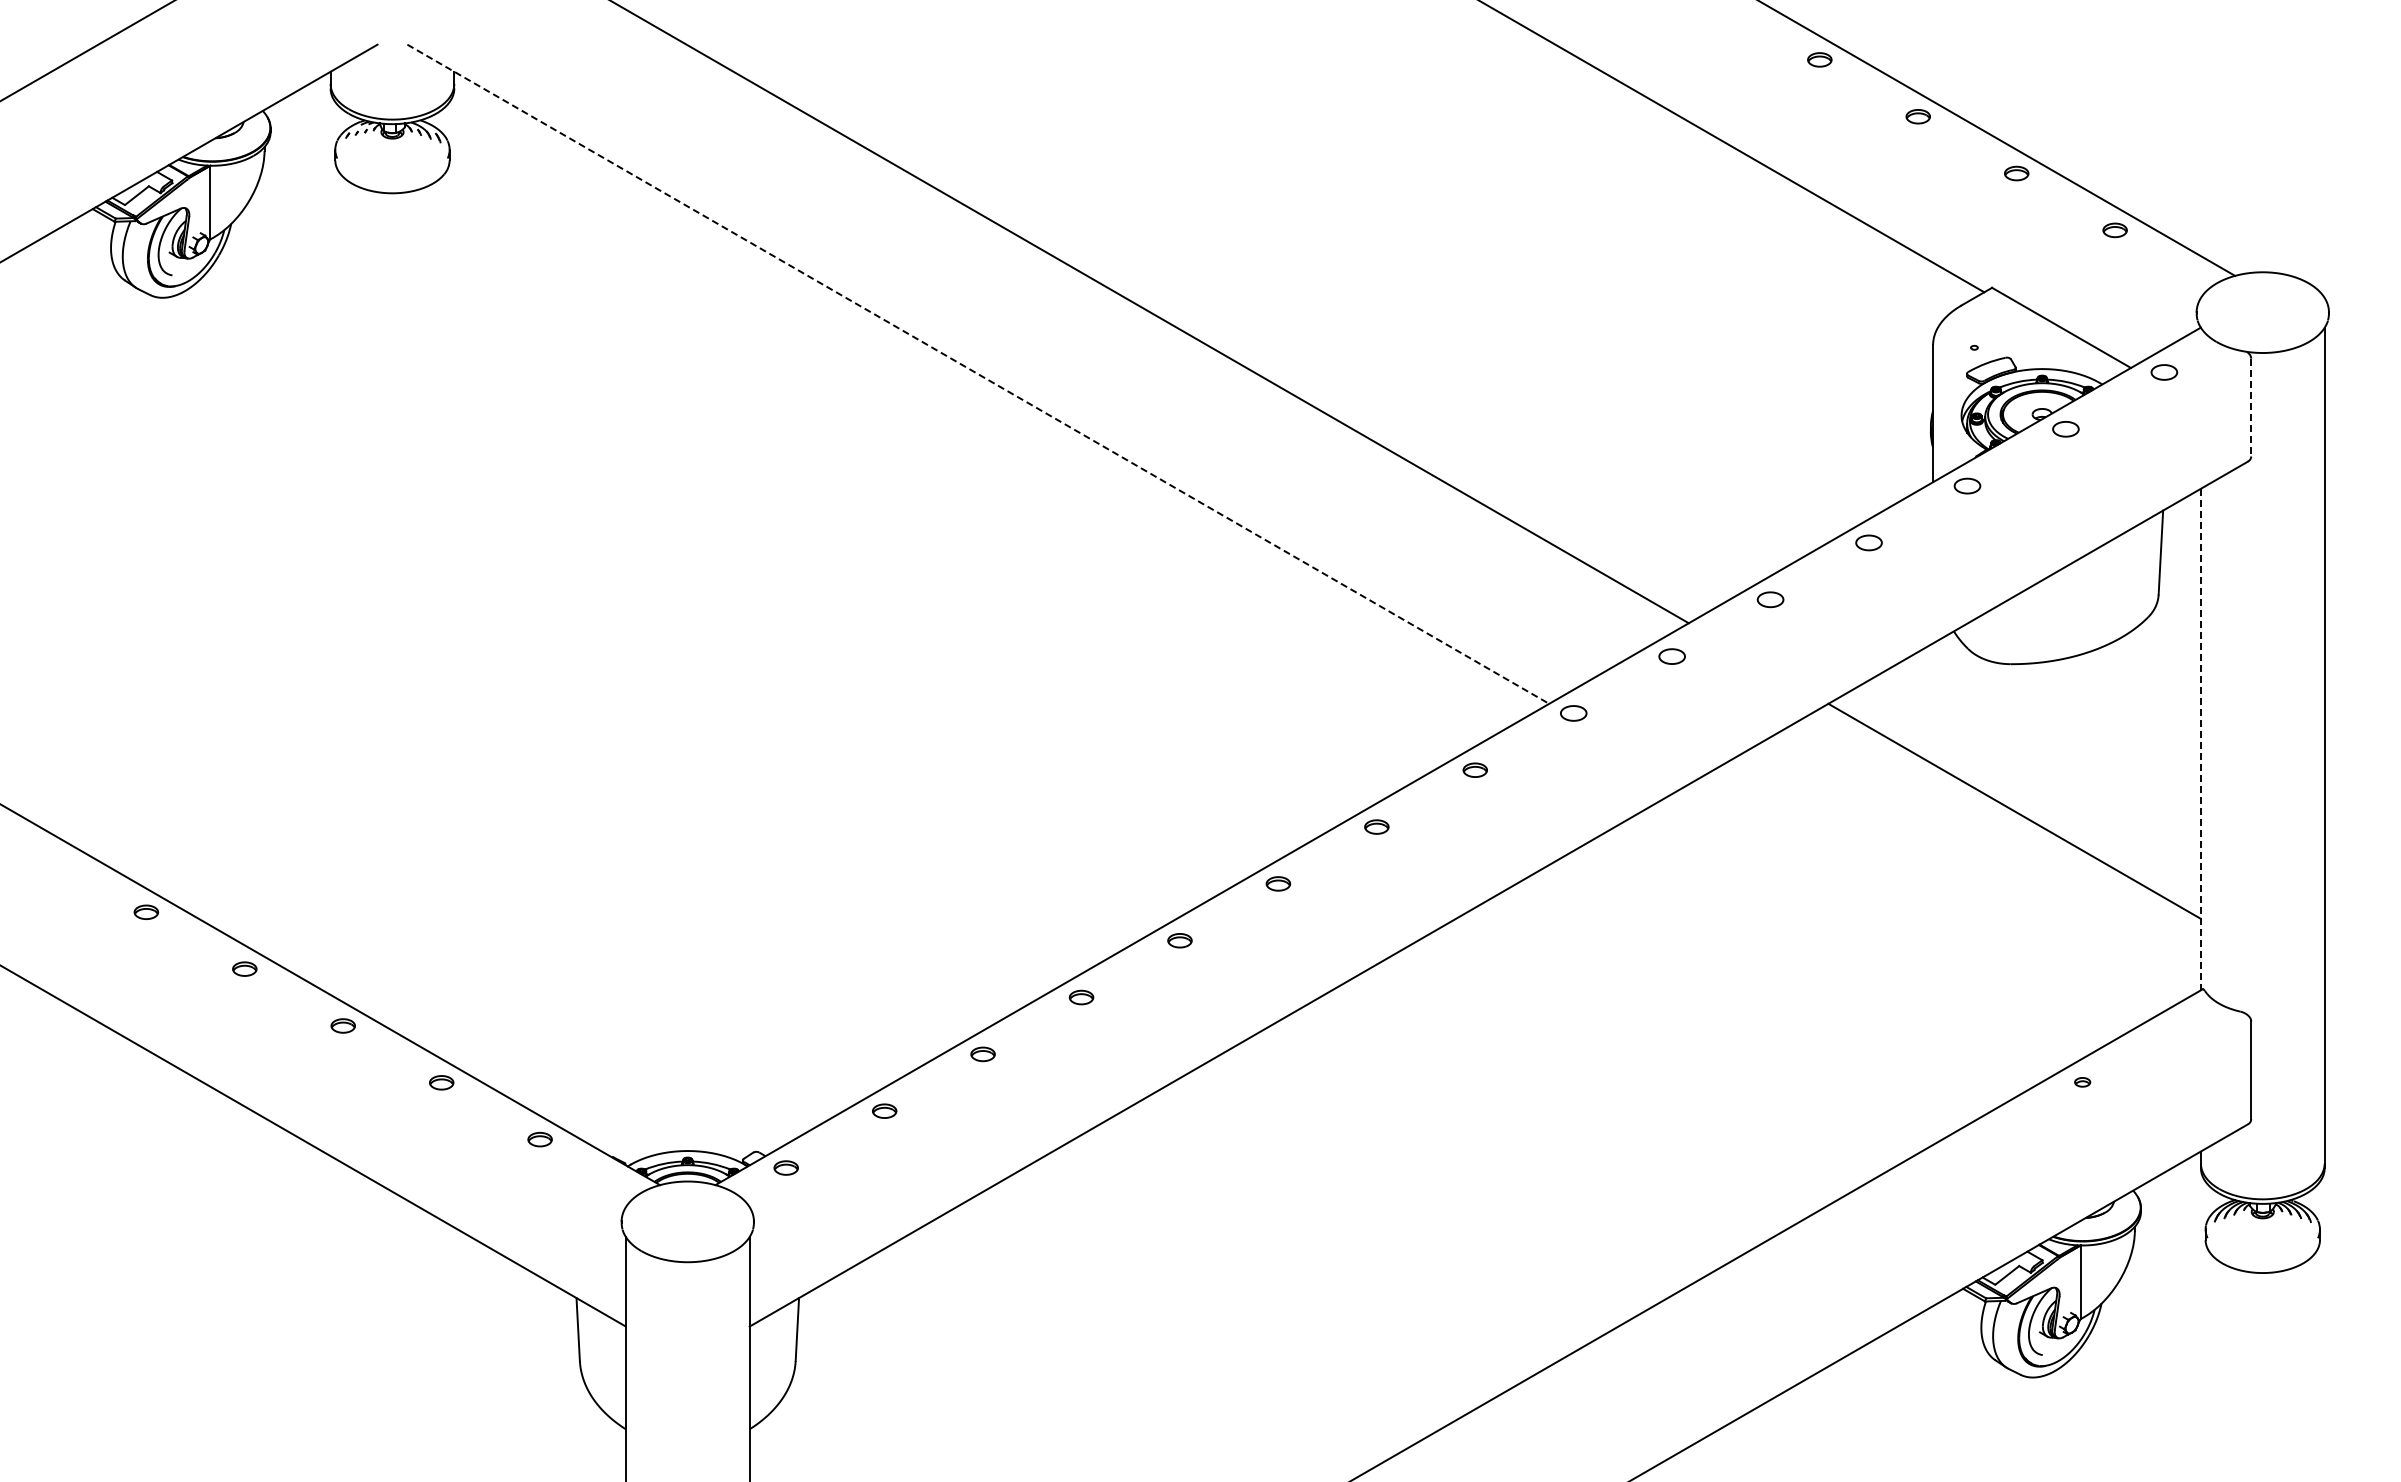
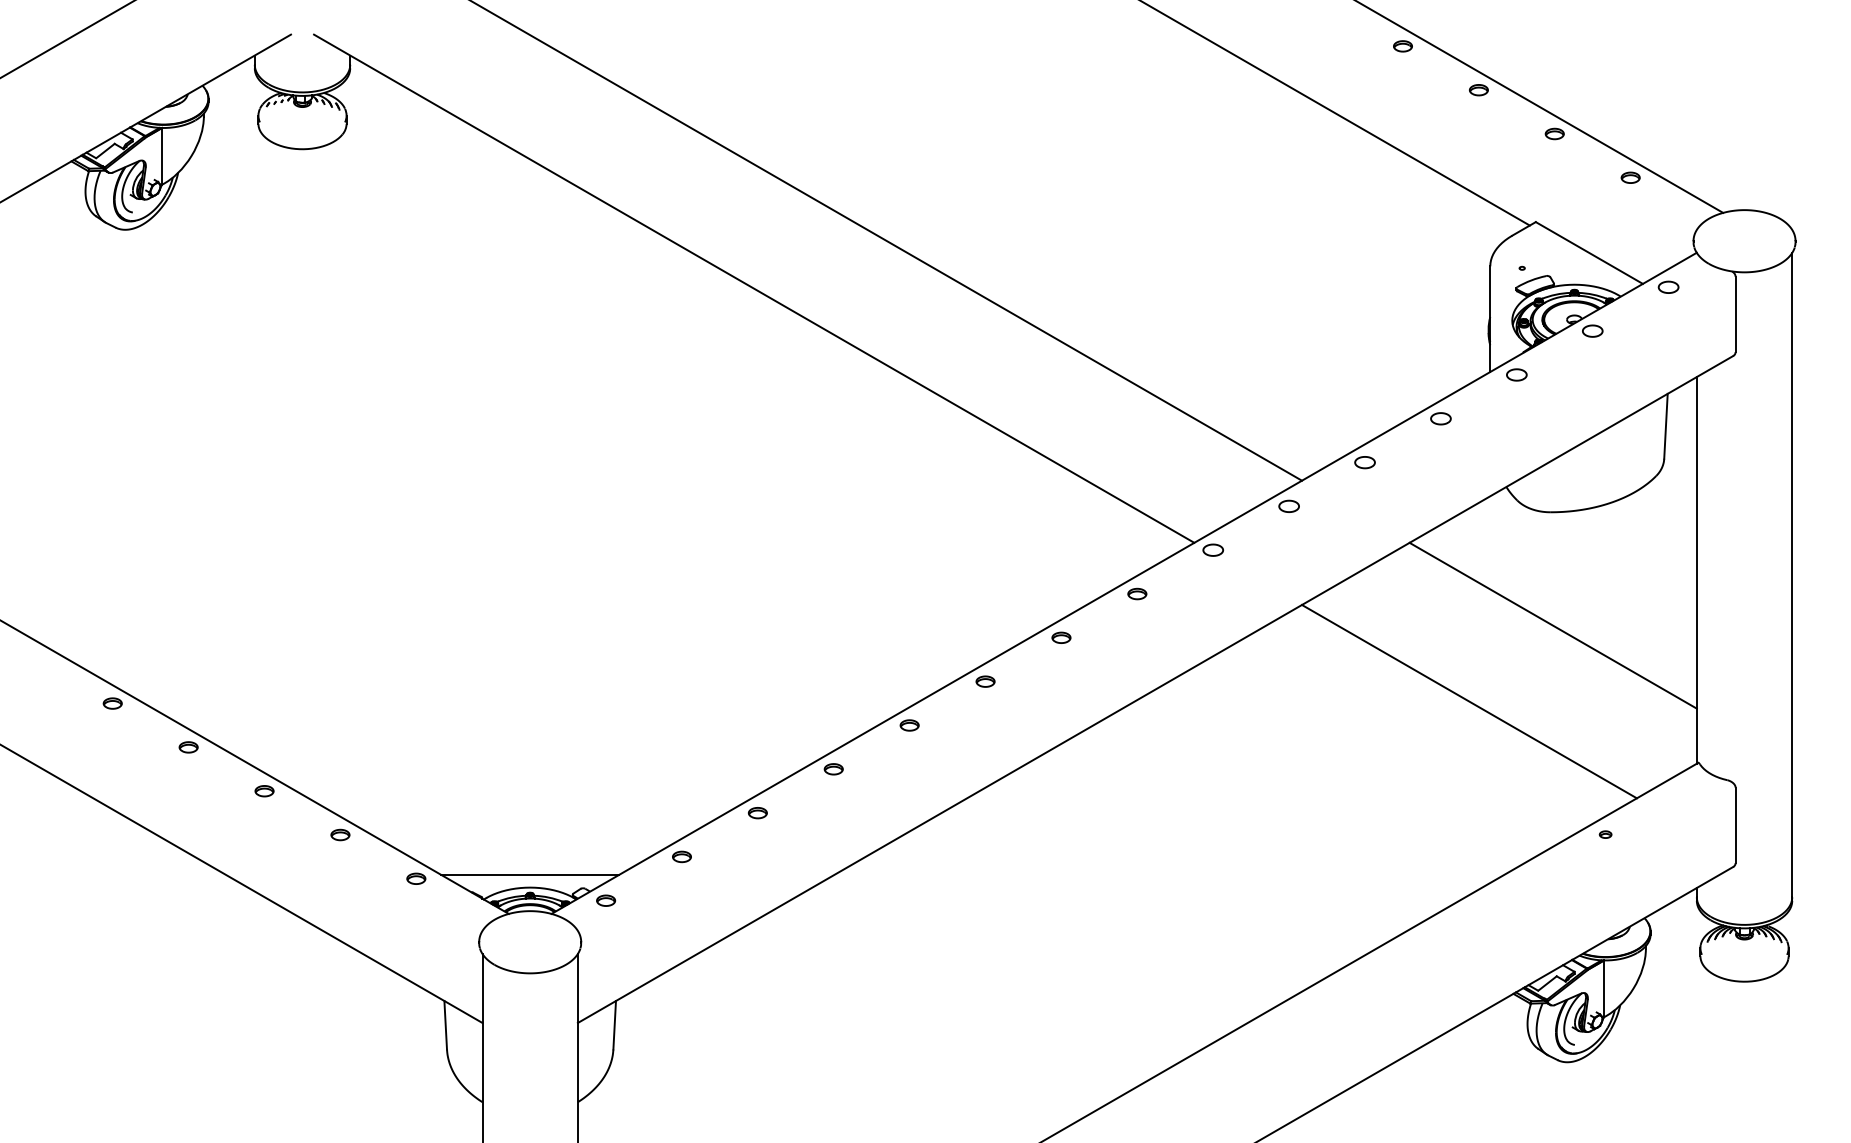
line: (978, 374) -> (754, 288), dashed -> solid
line: (2251, 407) -> (1735, 314), dashed -> solid
line: (2200, 739) -> (1696, 570), dashed -> solid
line: (1905, 909) -> (1469, 701), added
line: (687, 1134) -> (529, 874), added

